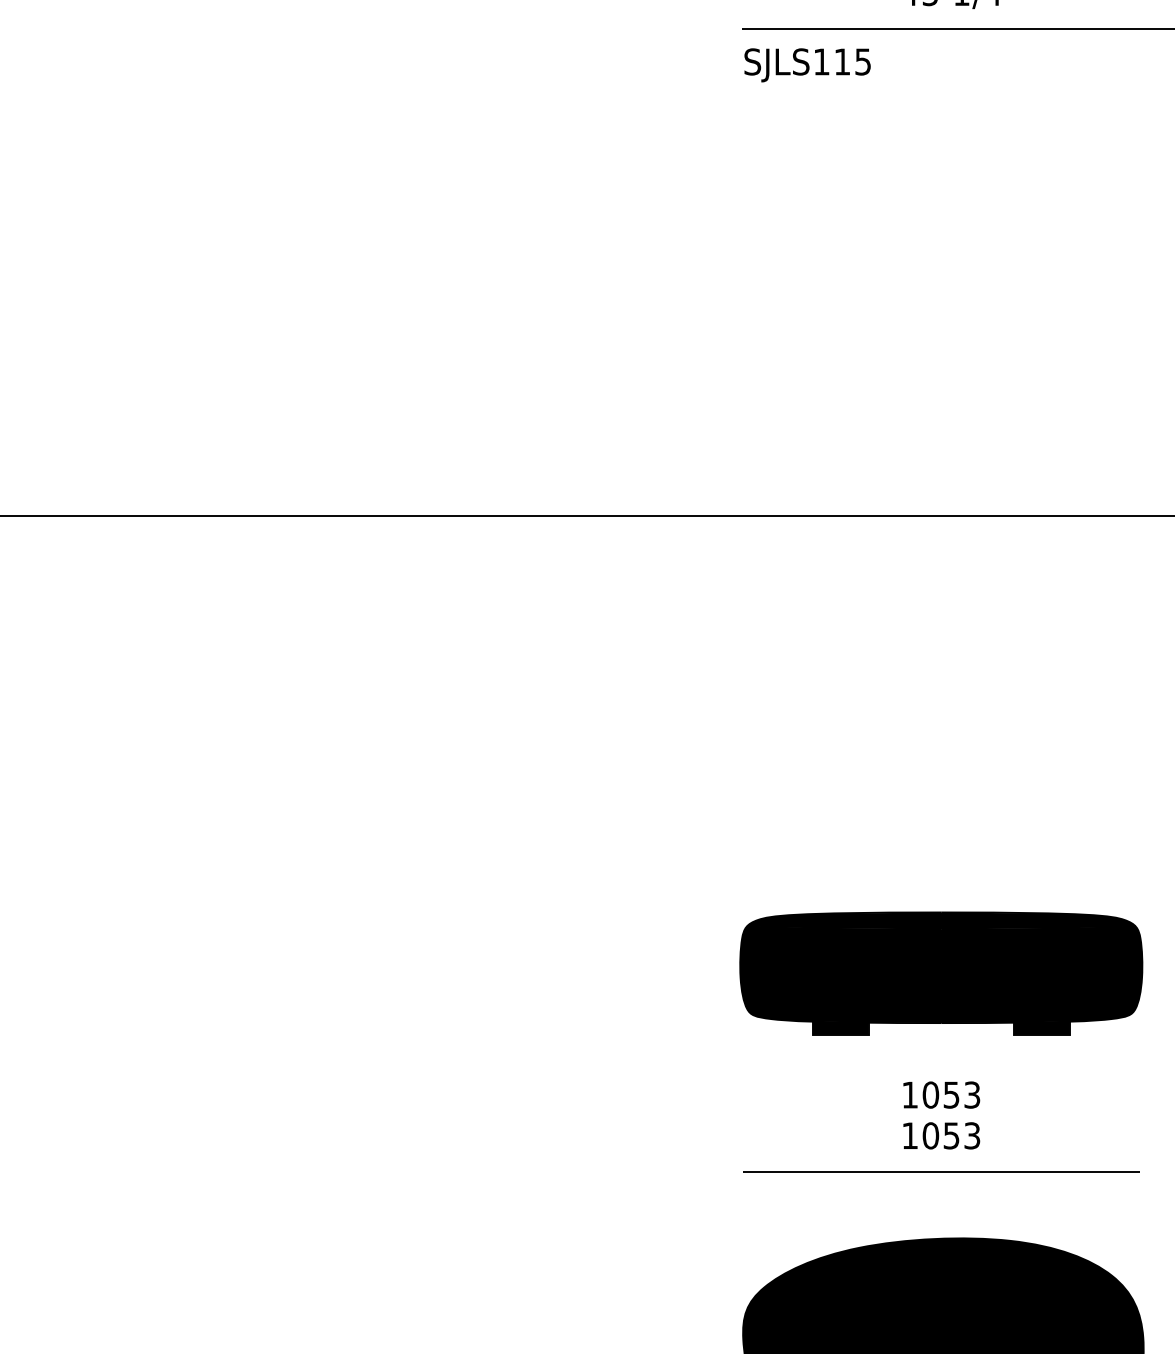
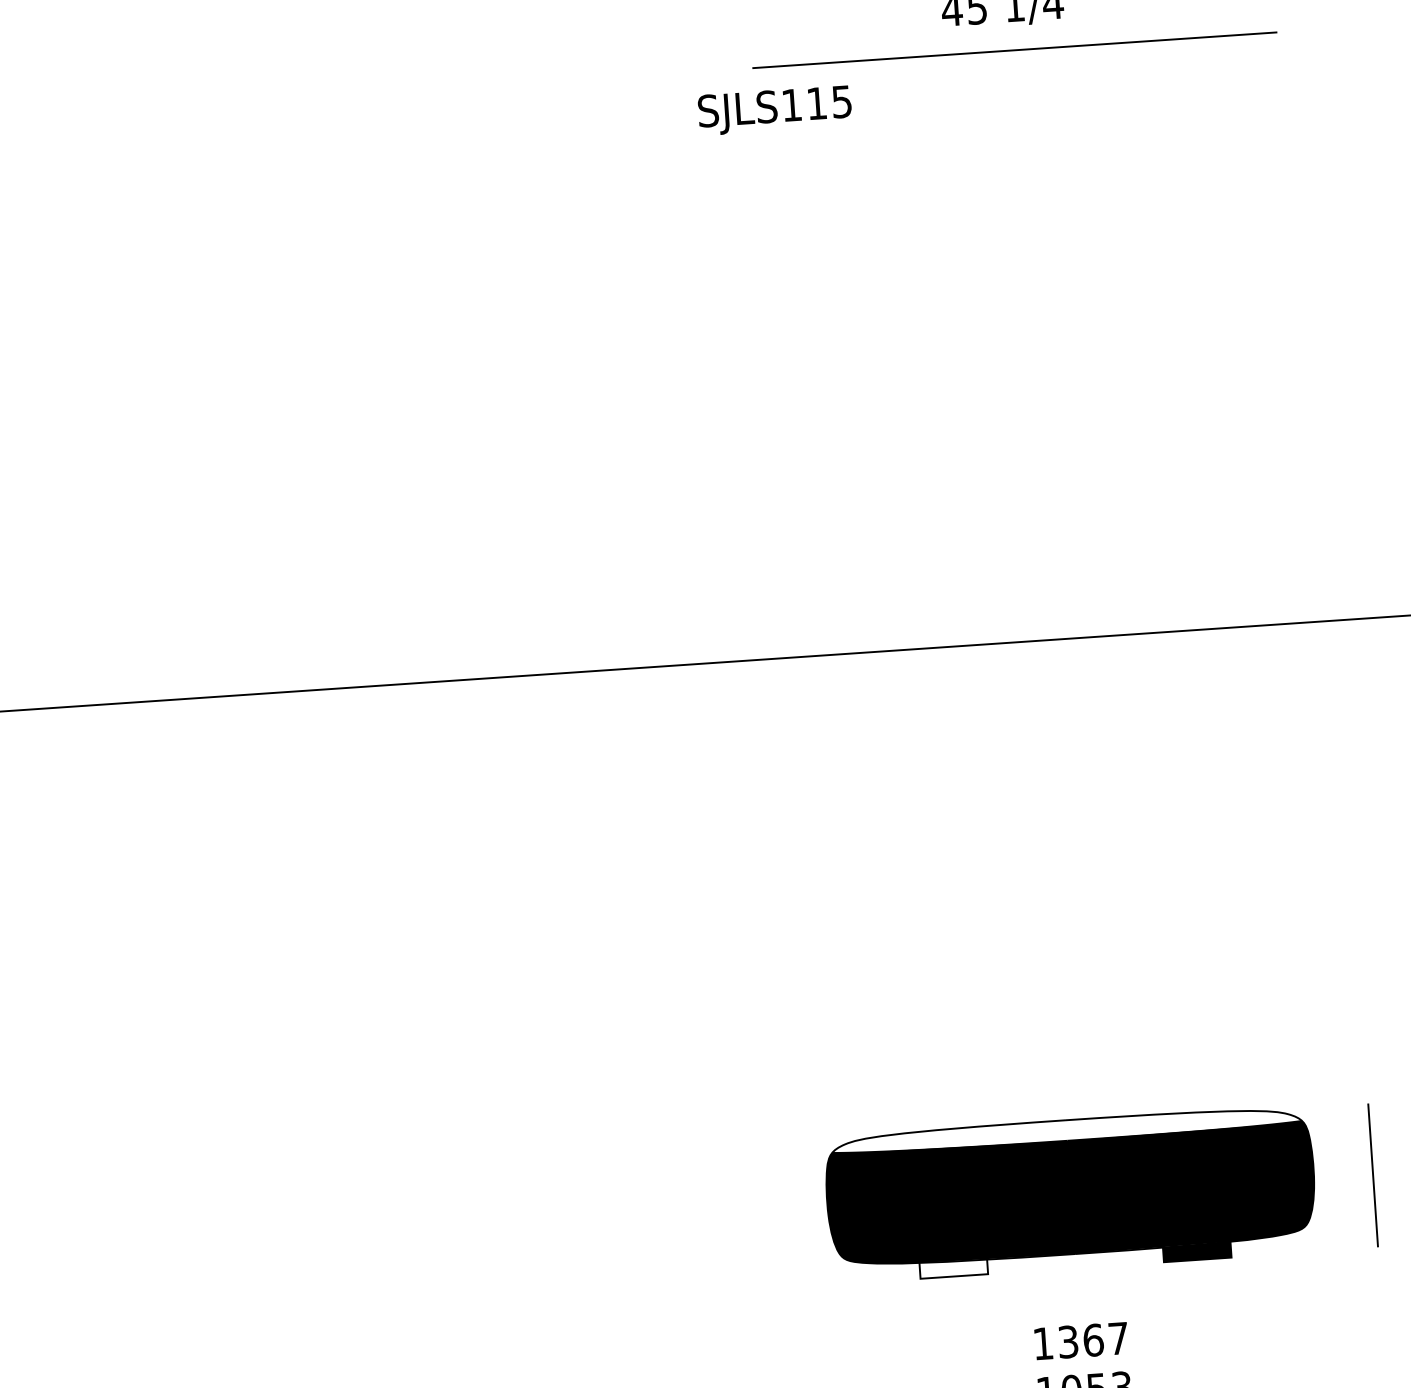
text: (807, 65) -> (774, 110), moved
fill: (941, 920) -> (1066, 1129), removed
fill: (840, 1027) -> (953, 1267), removed
text: (951, 1094) -> (1093, 1339), 1053 -> 1367

